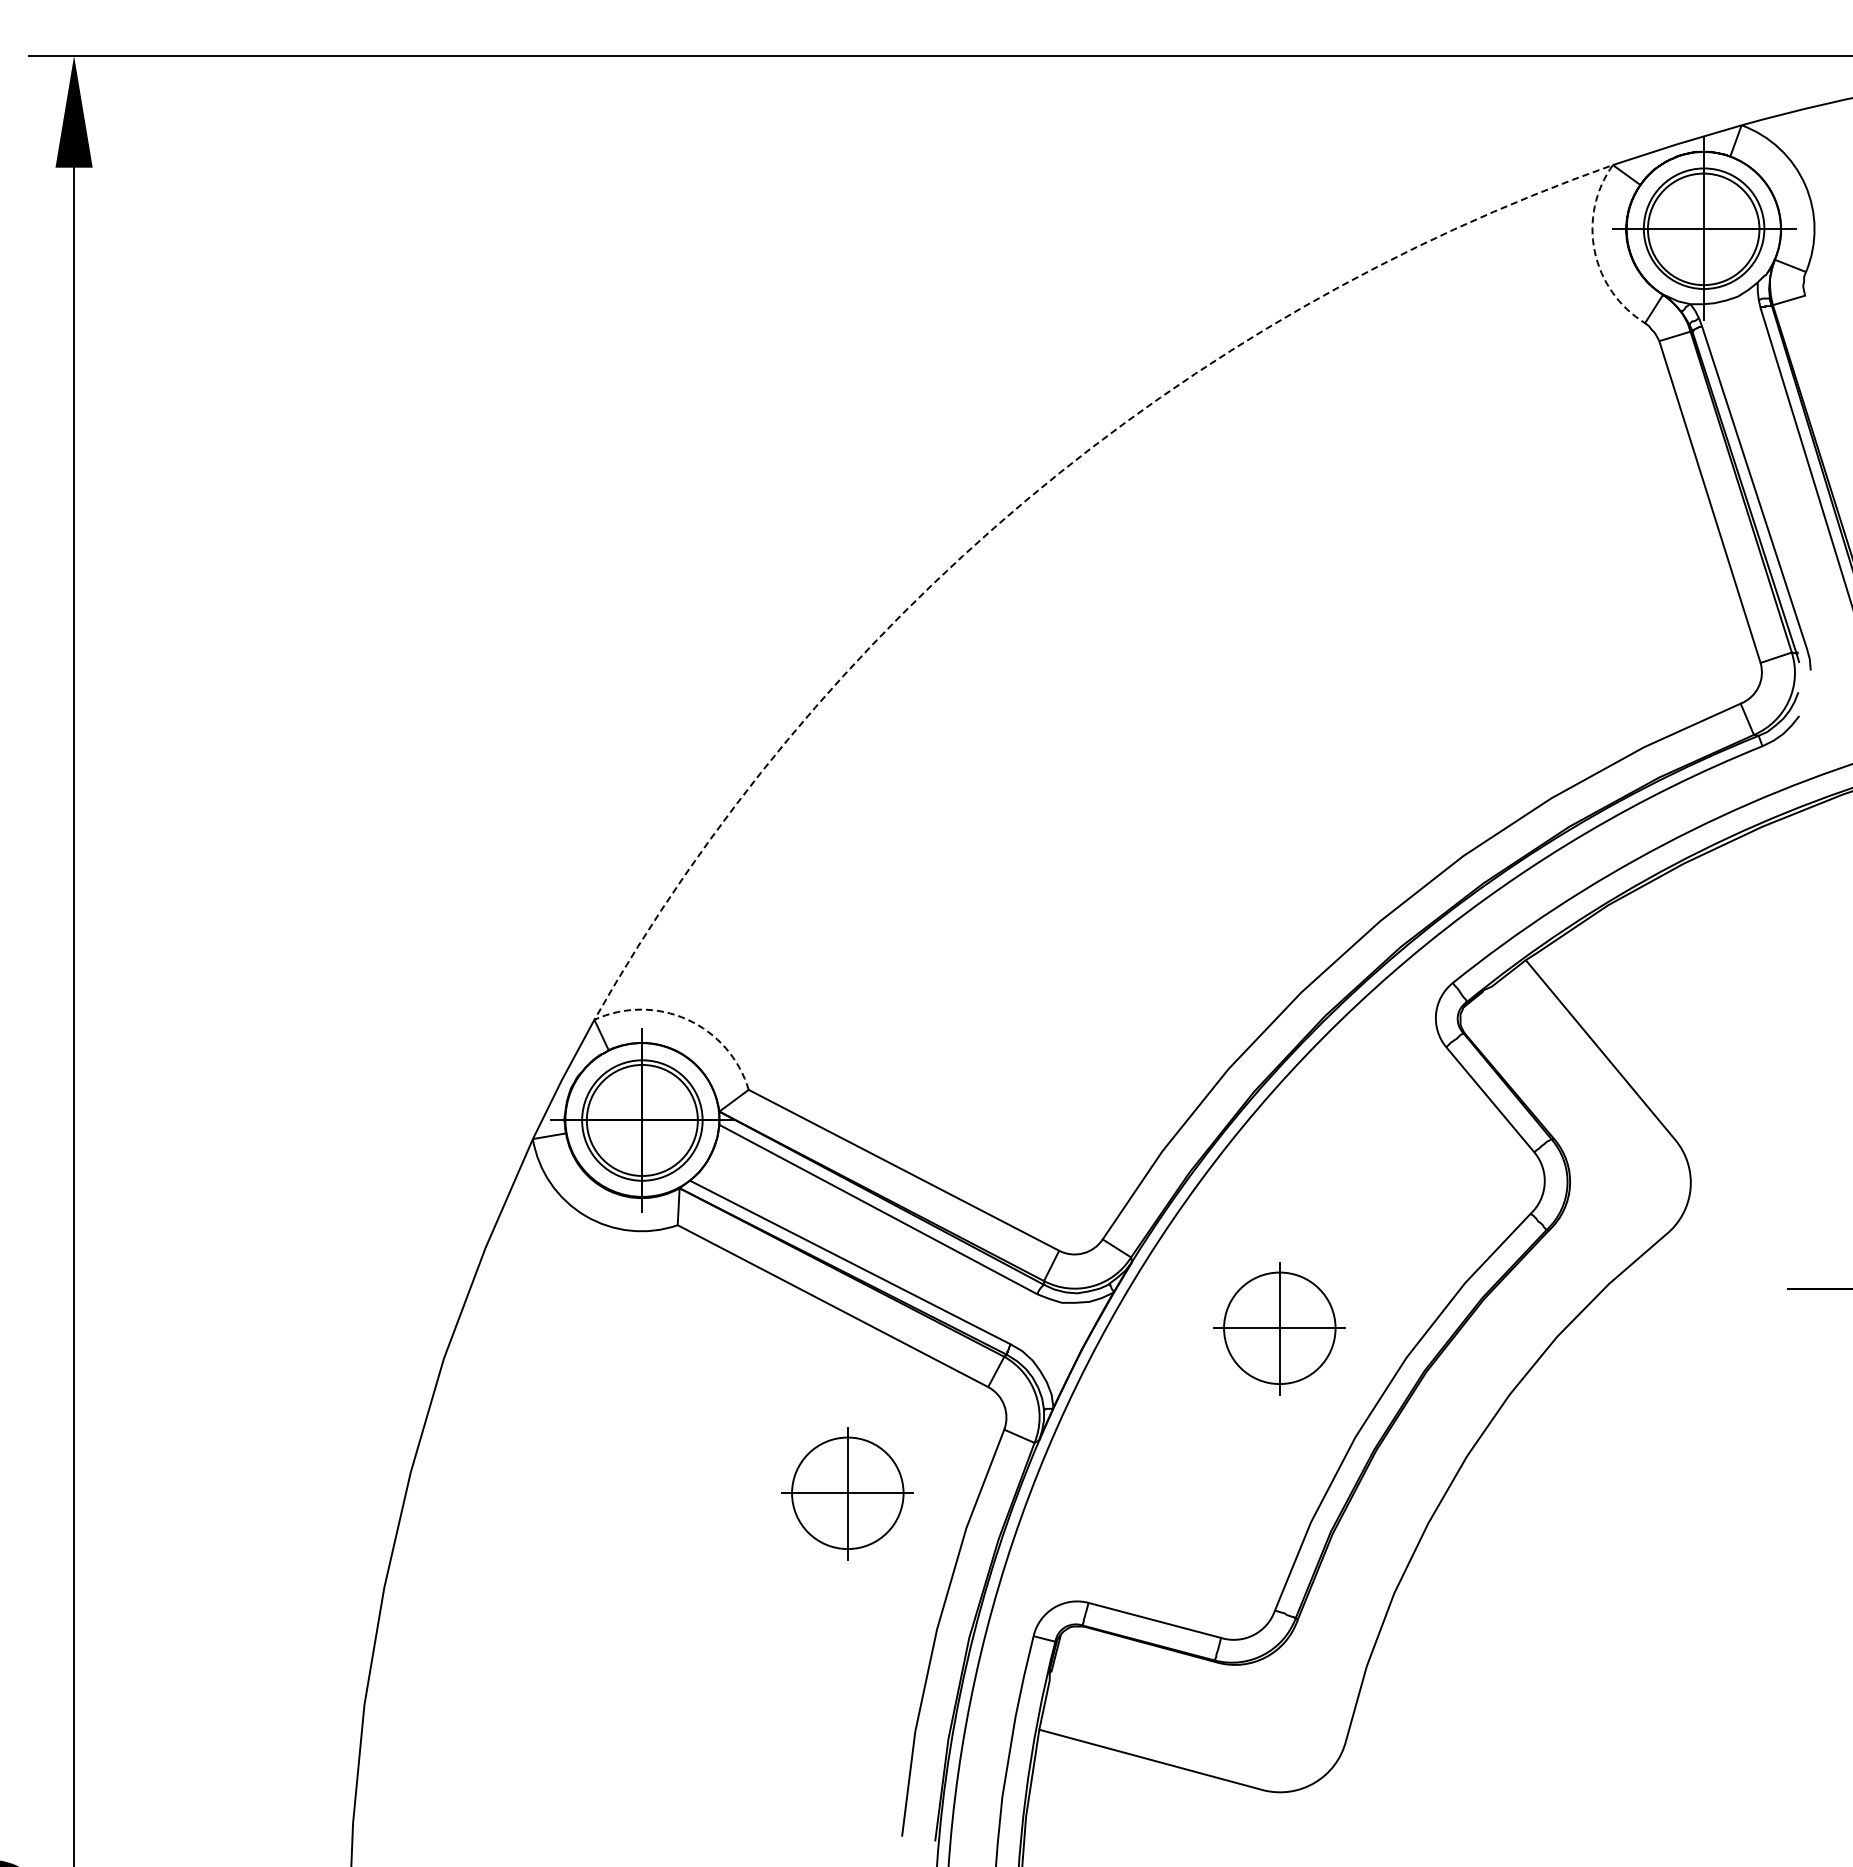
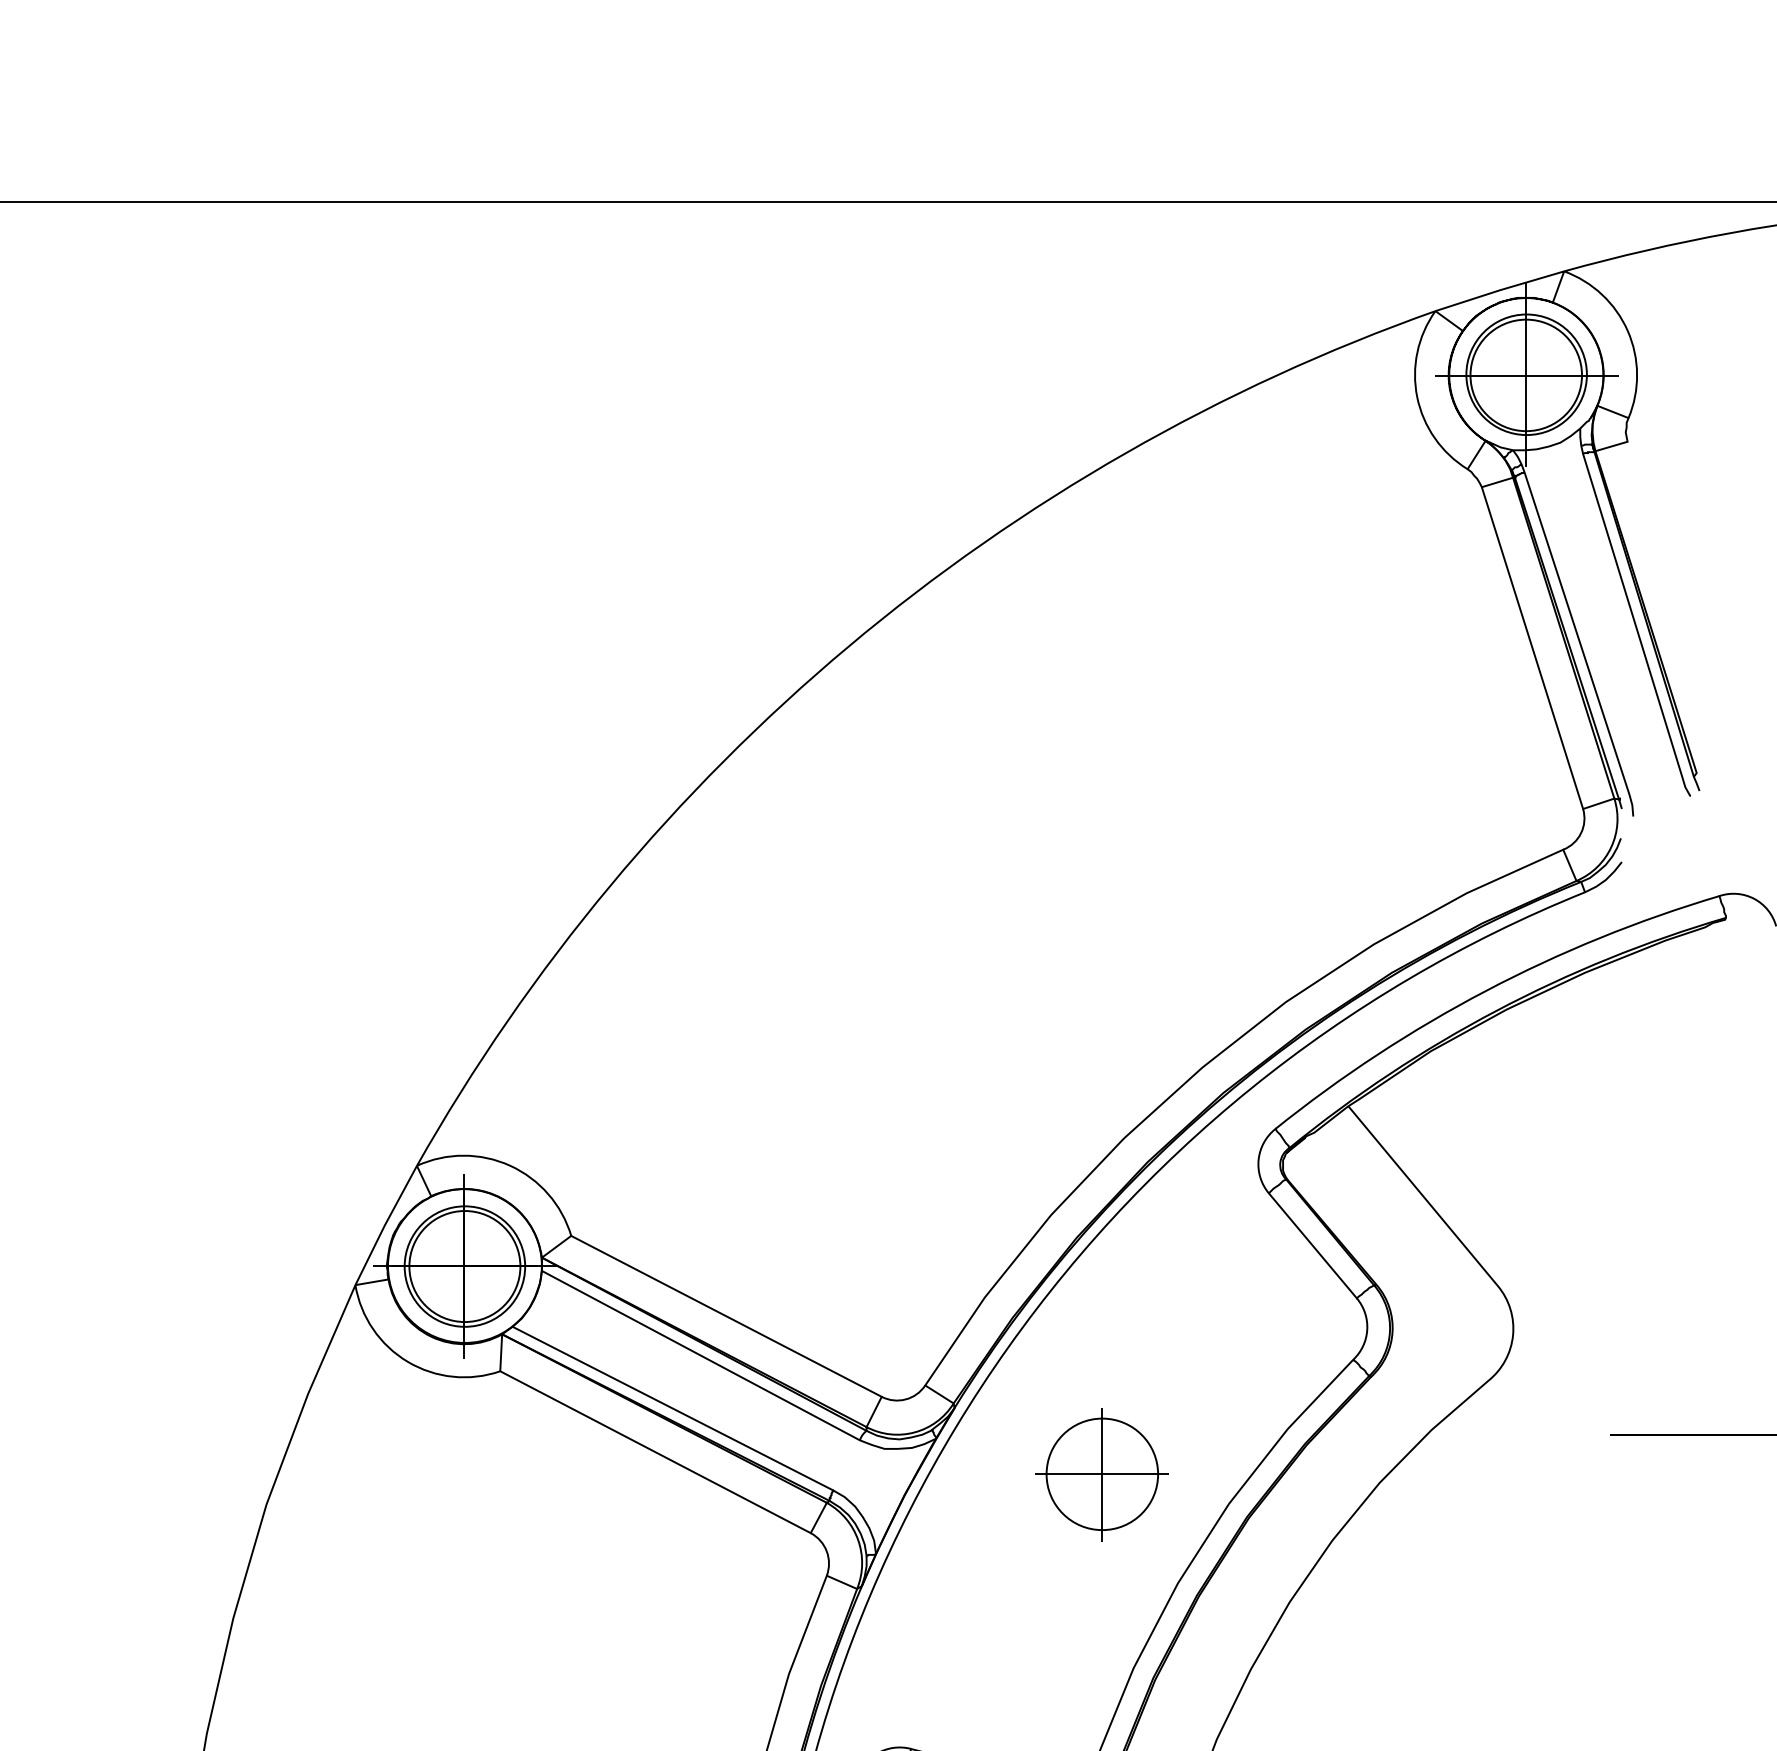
line: (1022, 503) -> (845, 649), dashed -> solid
part: (847, 1493) -> (670, 1639), removed

